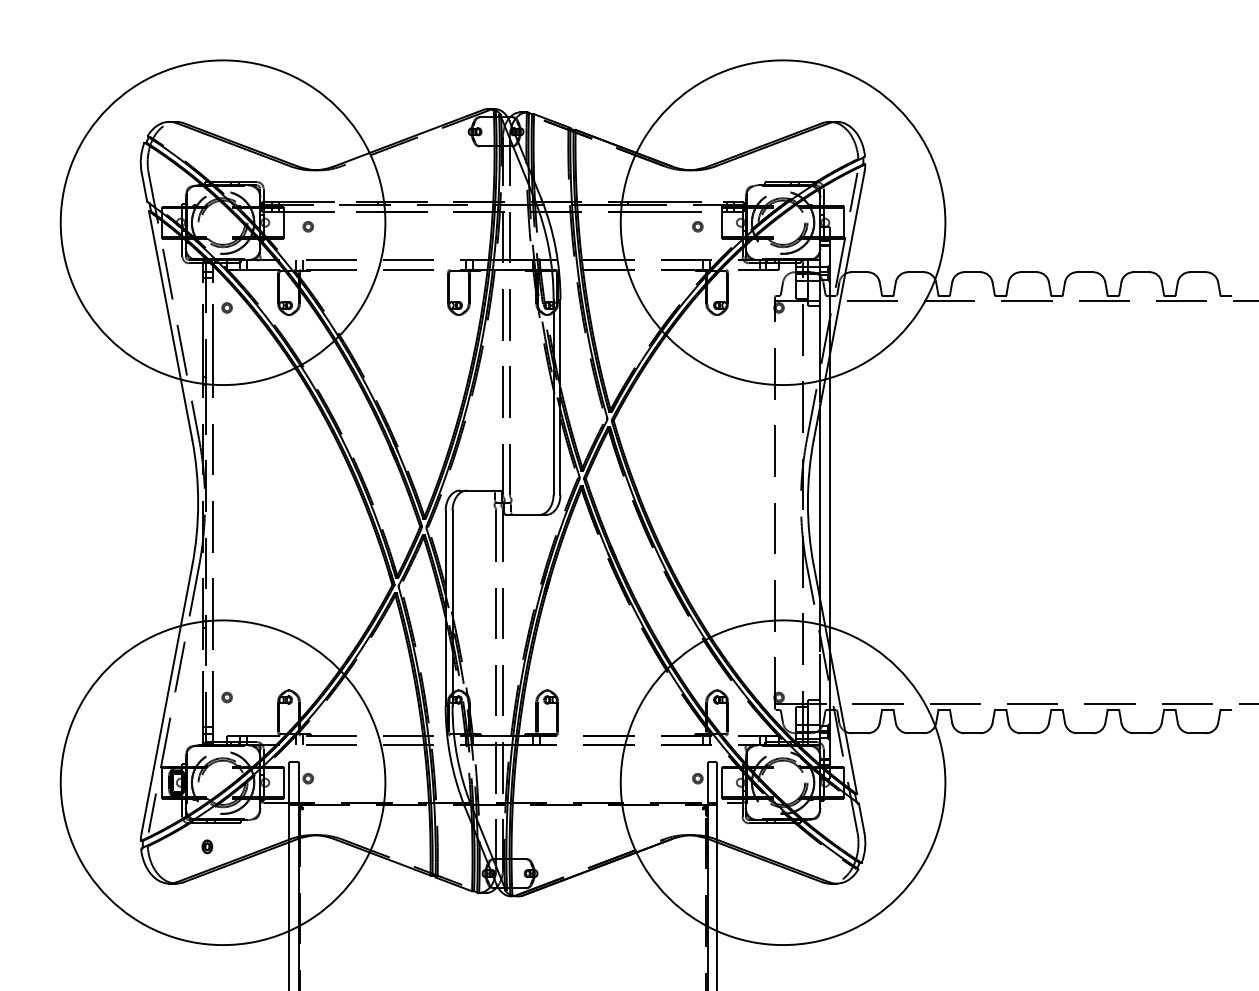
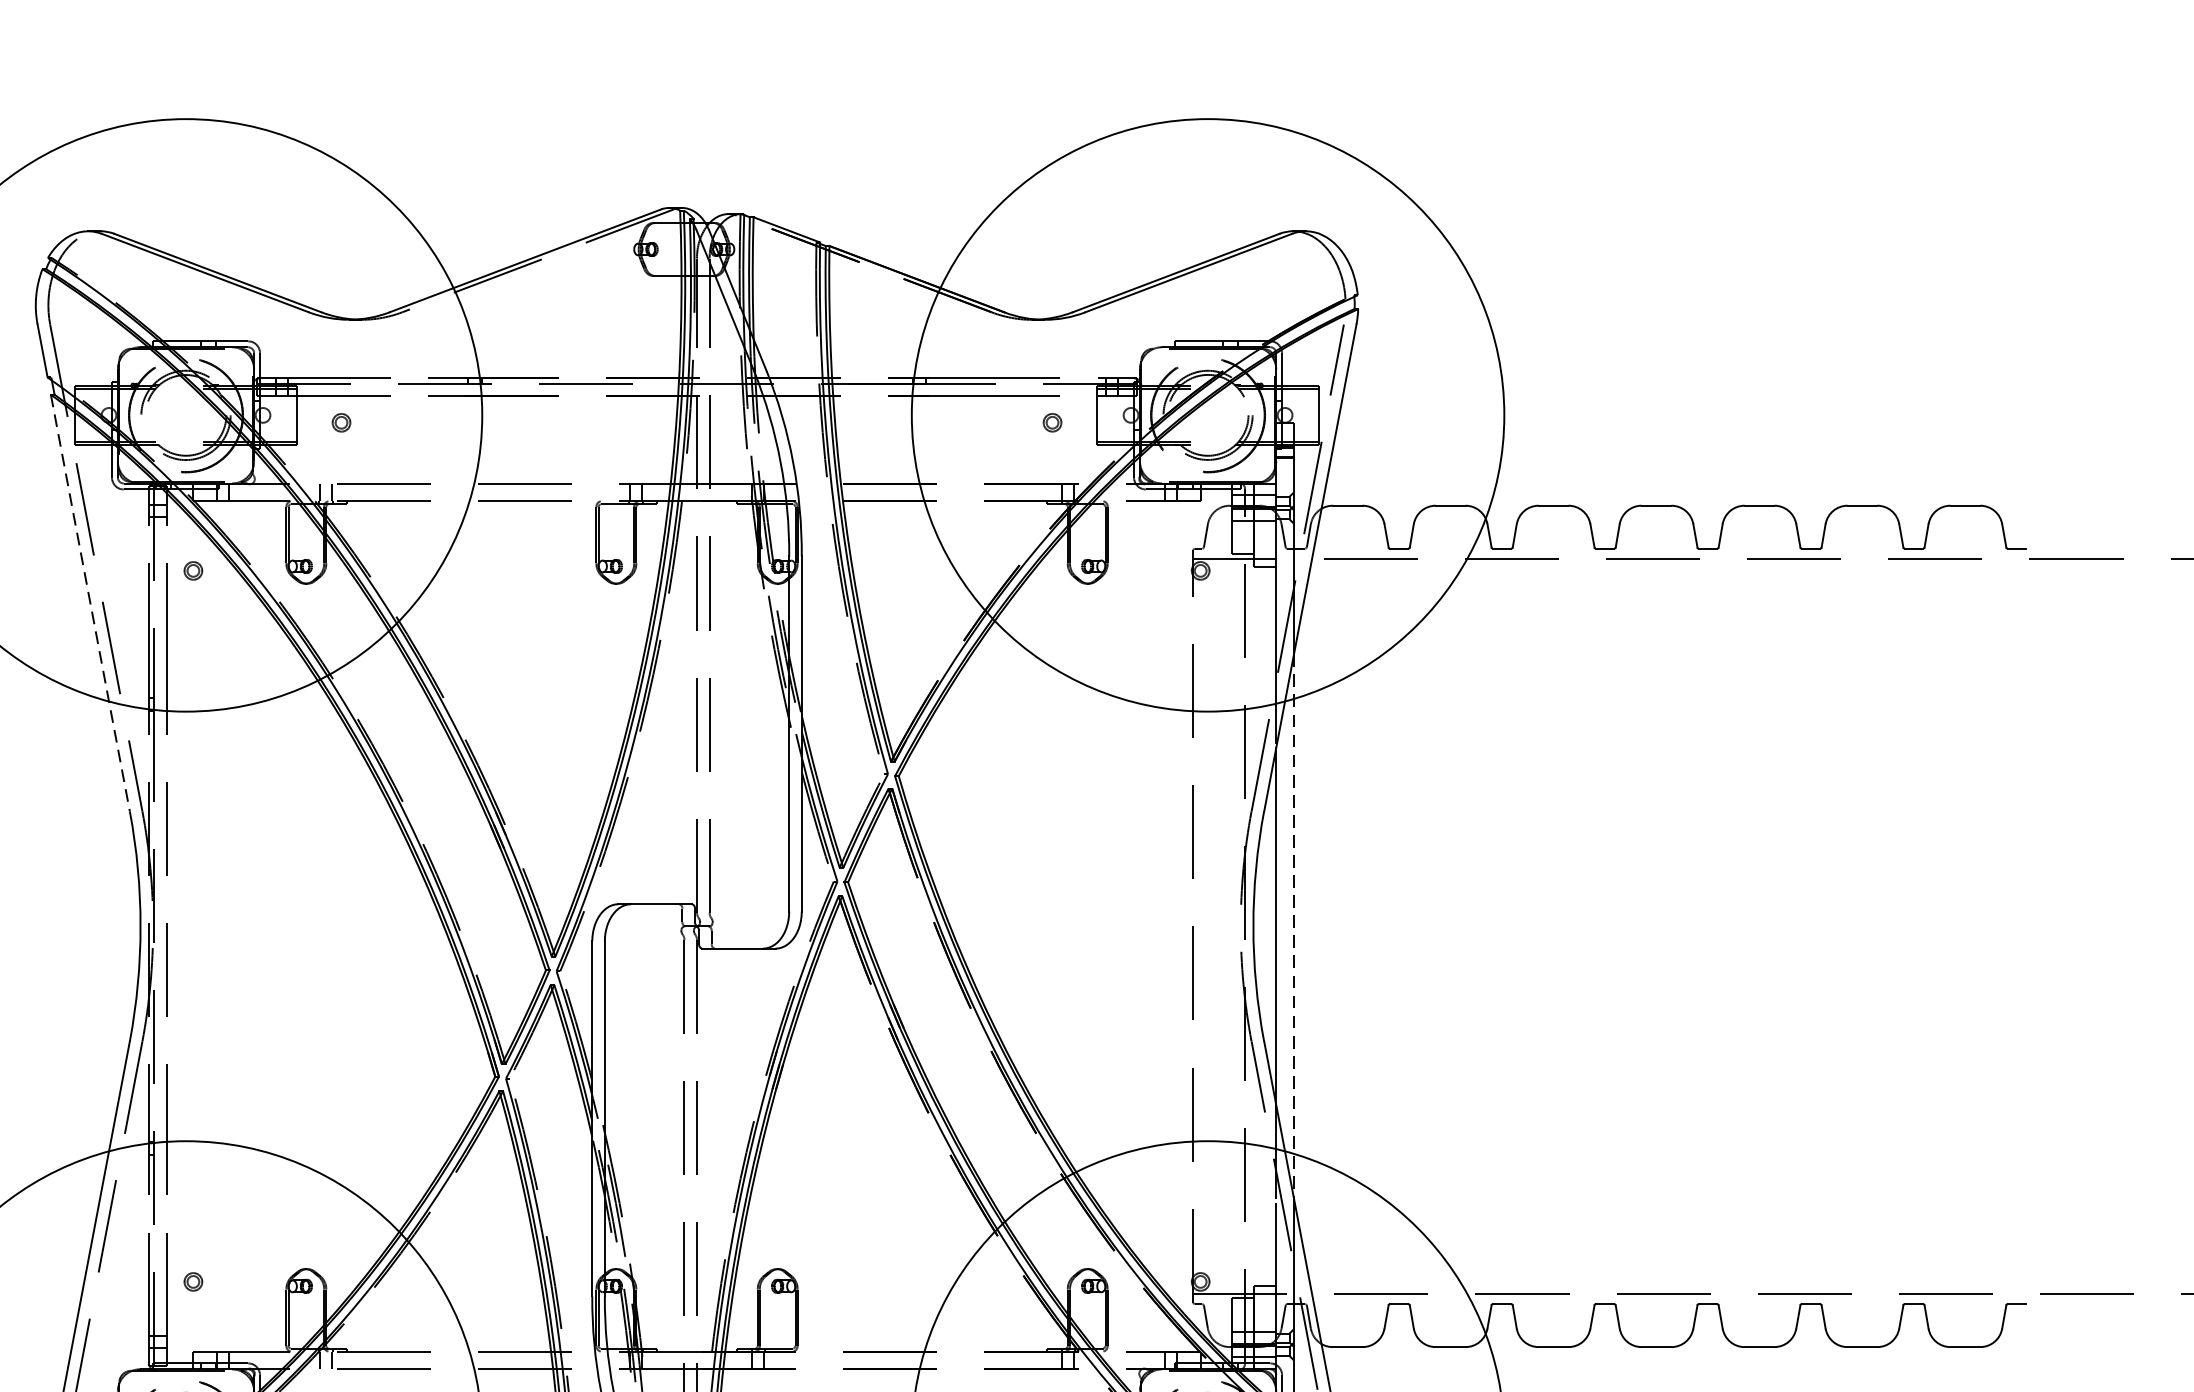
line: (170, 326) -> (90, 604), solid -> dashed
line: (830, 503) -> (1294, 927), solid -> dashed

